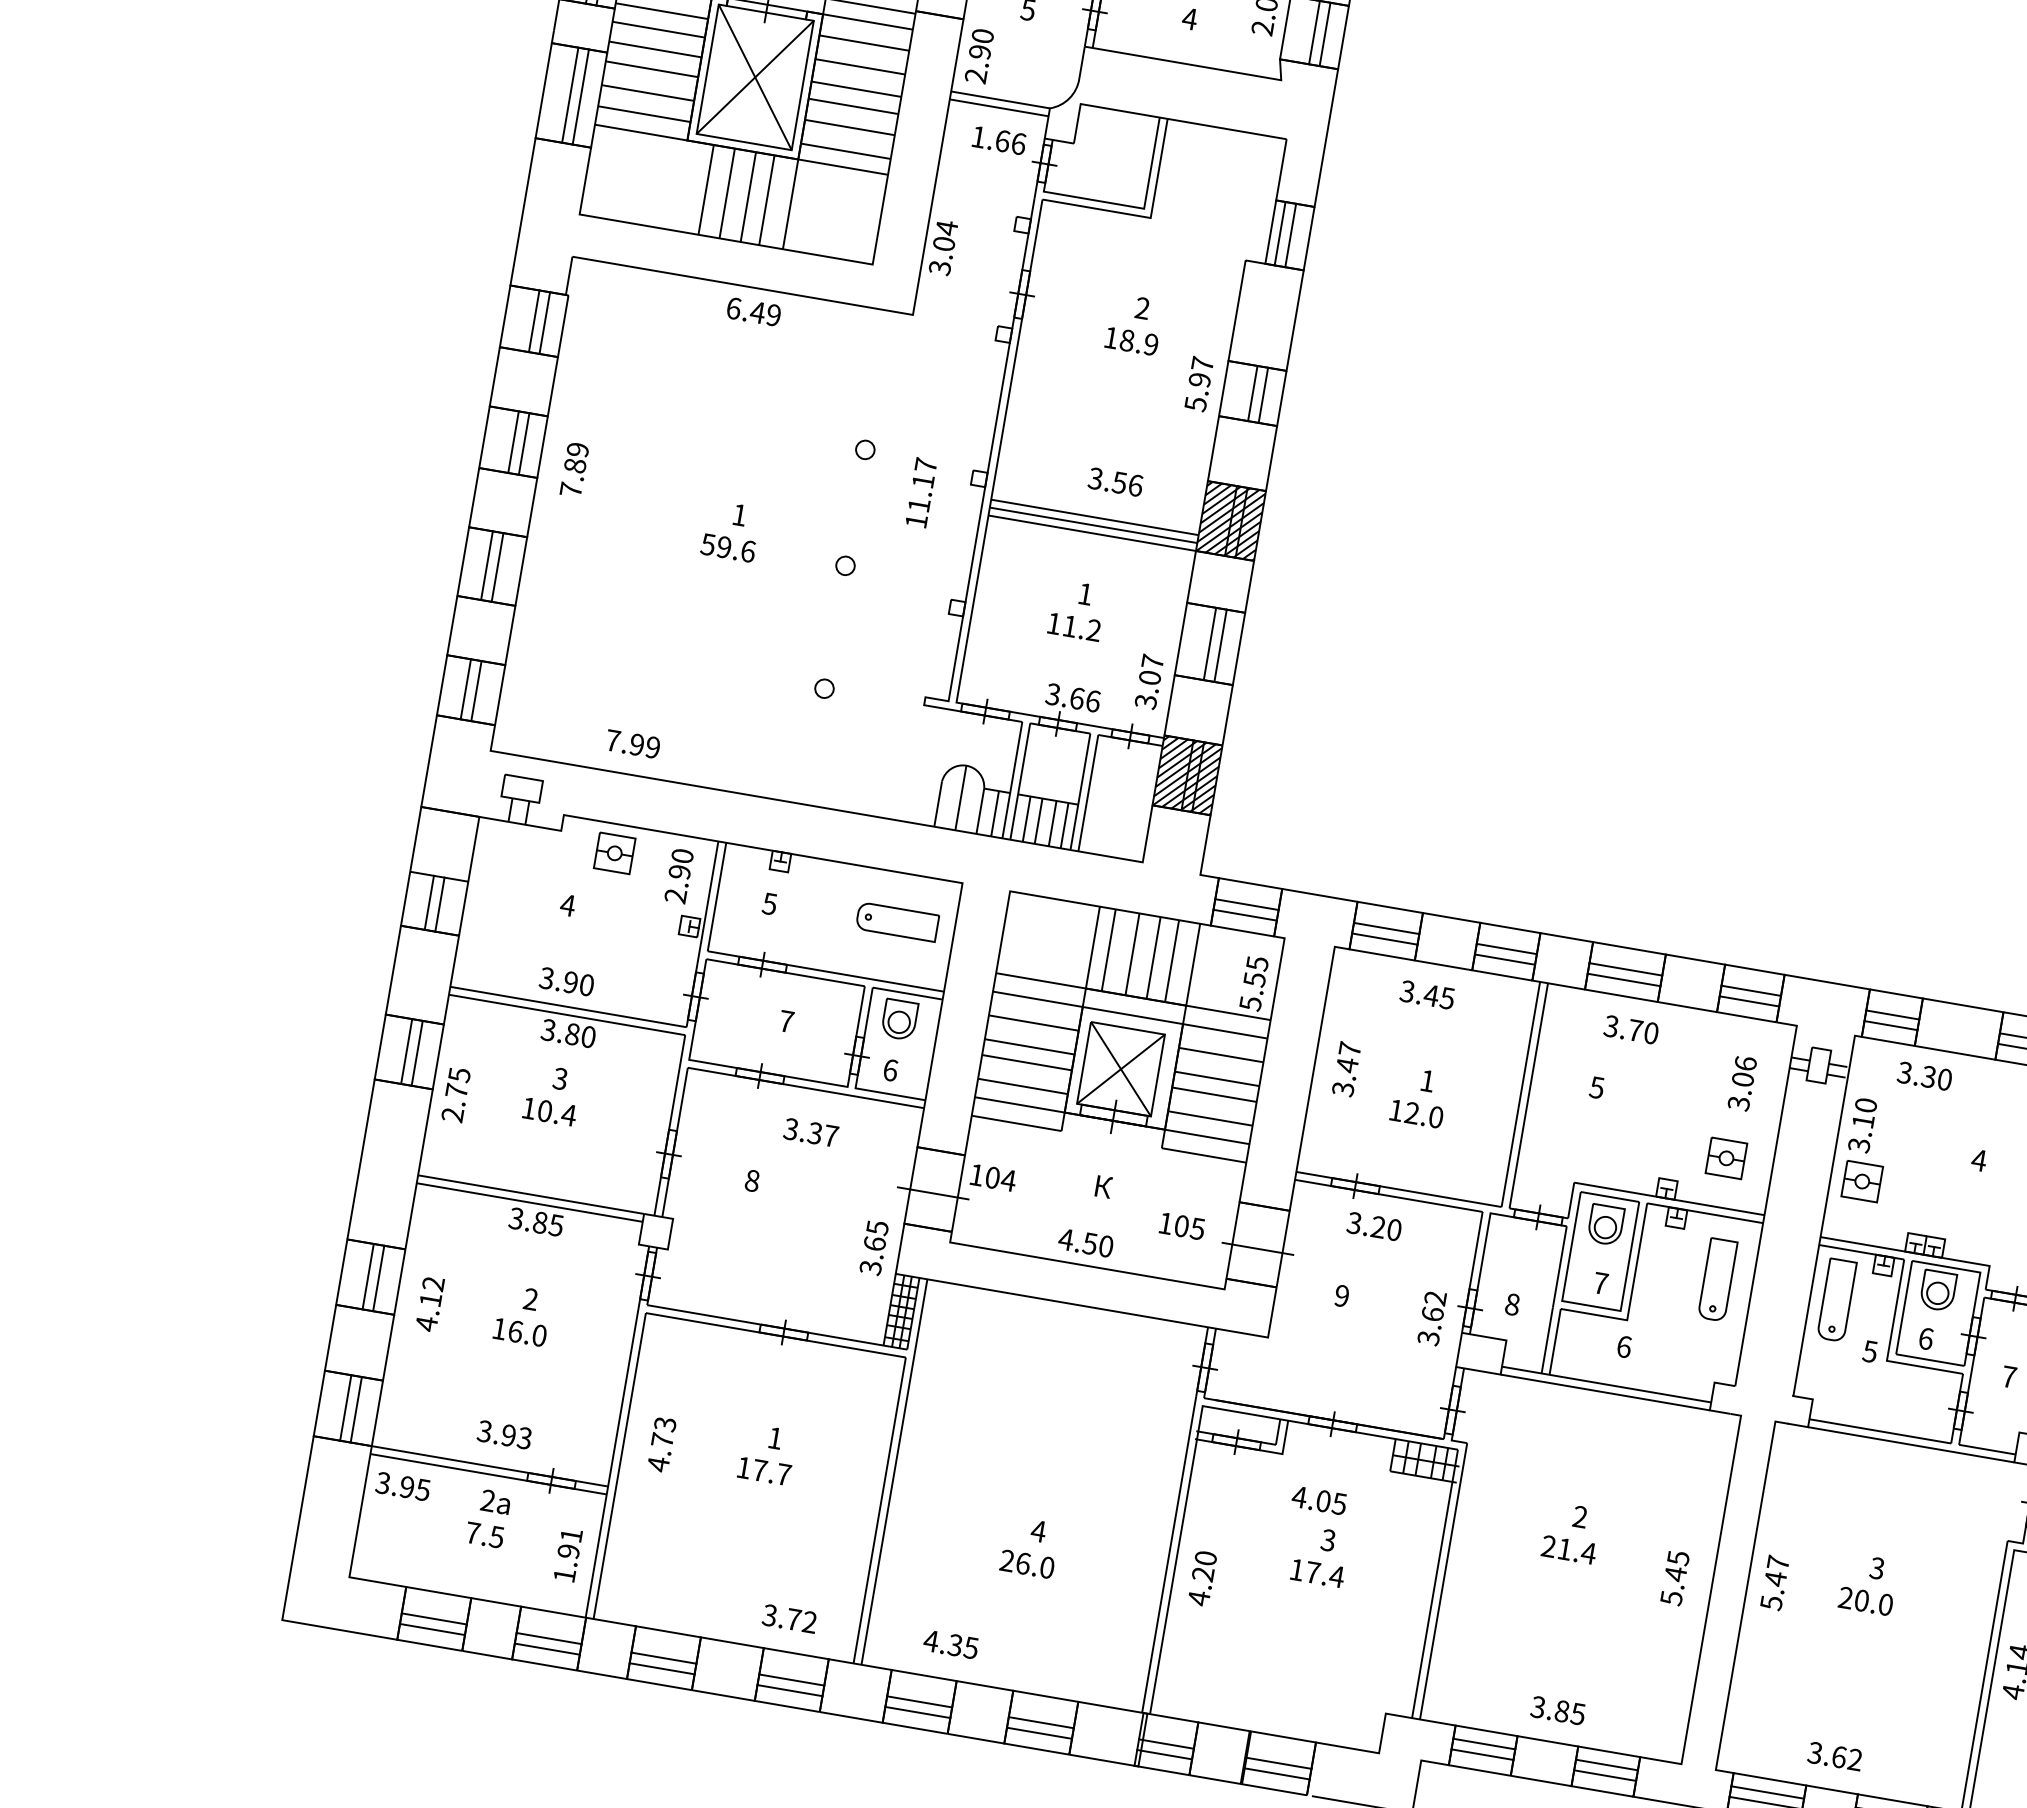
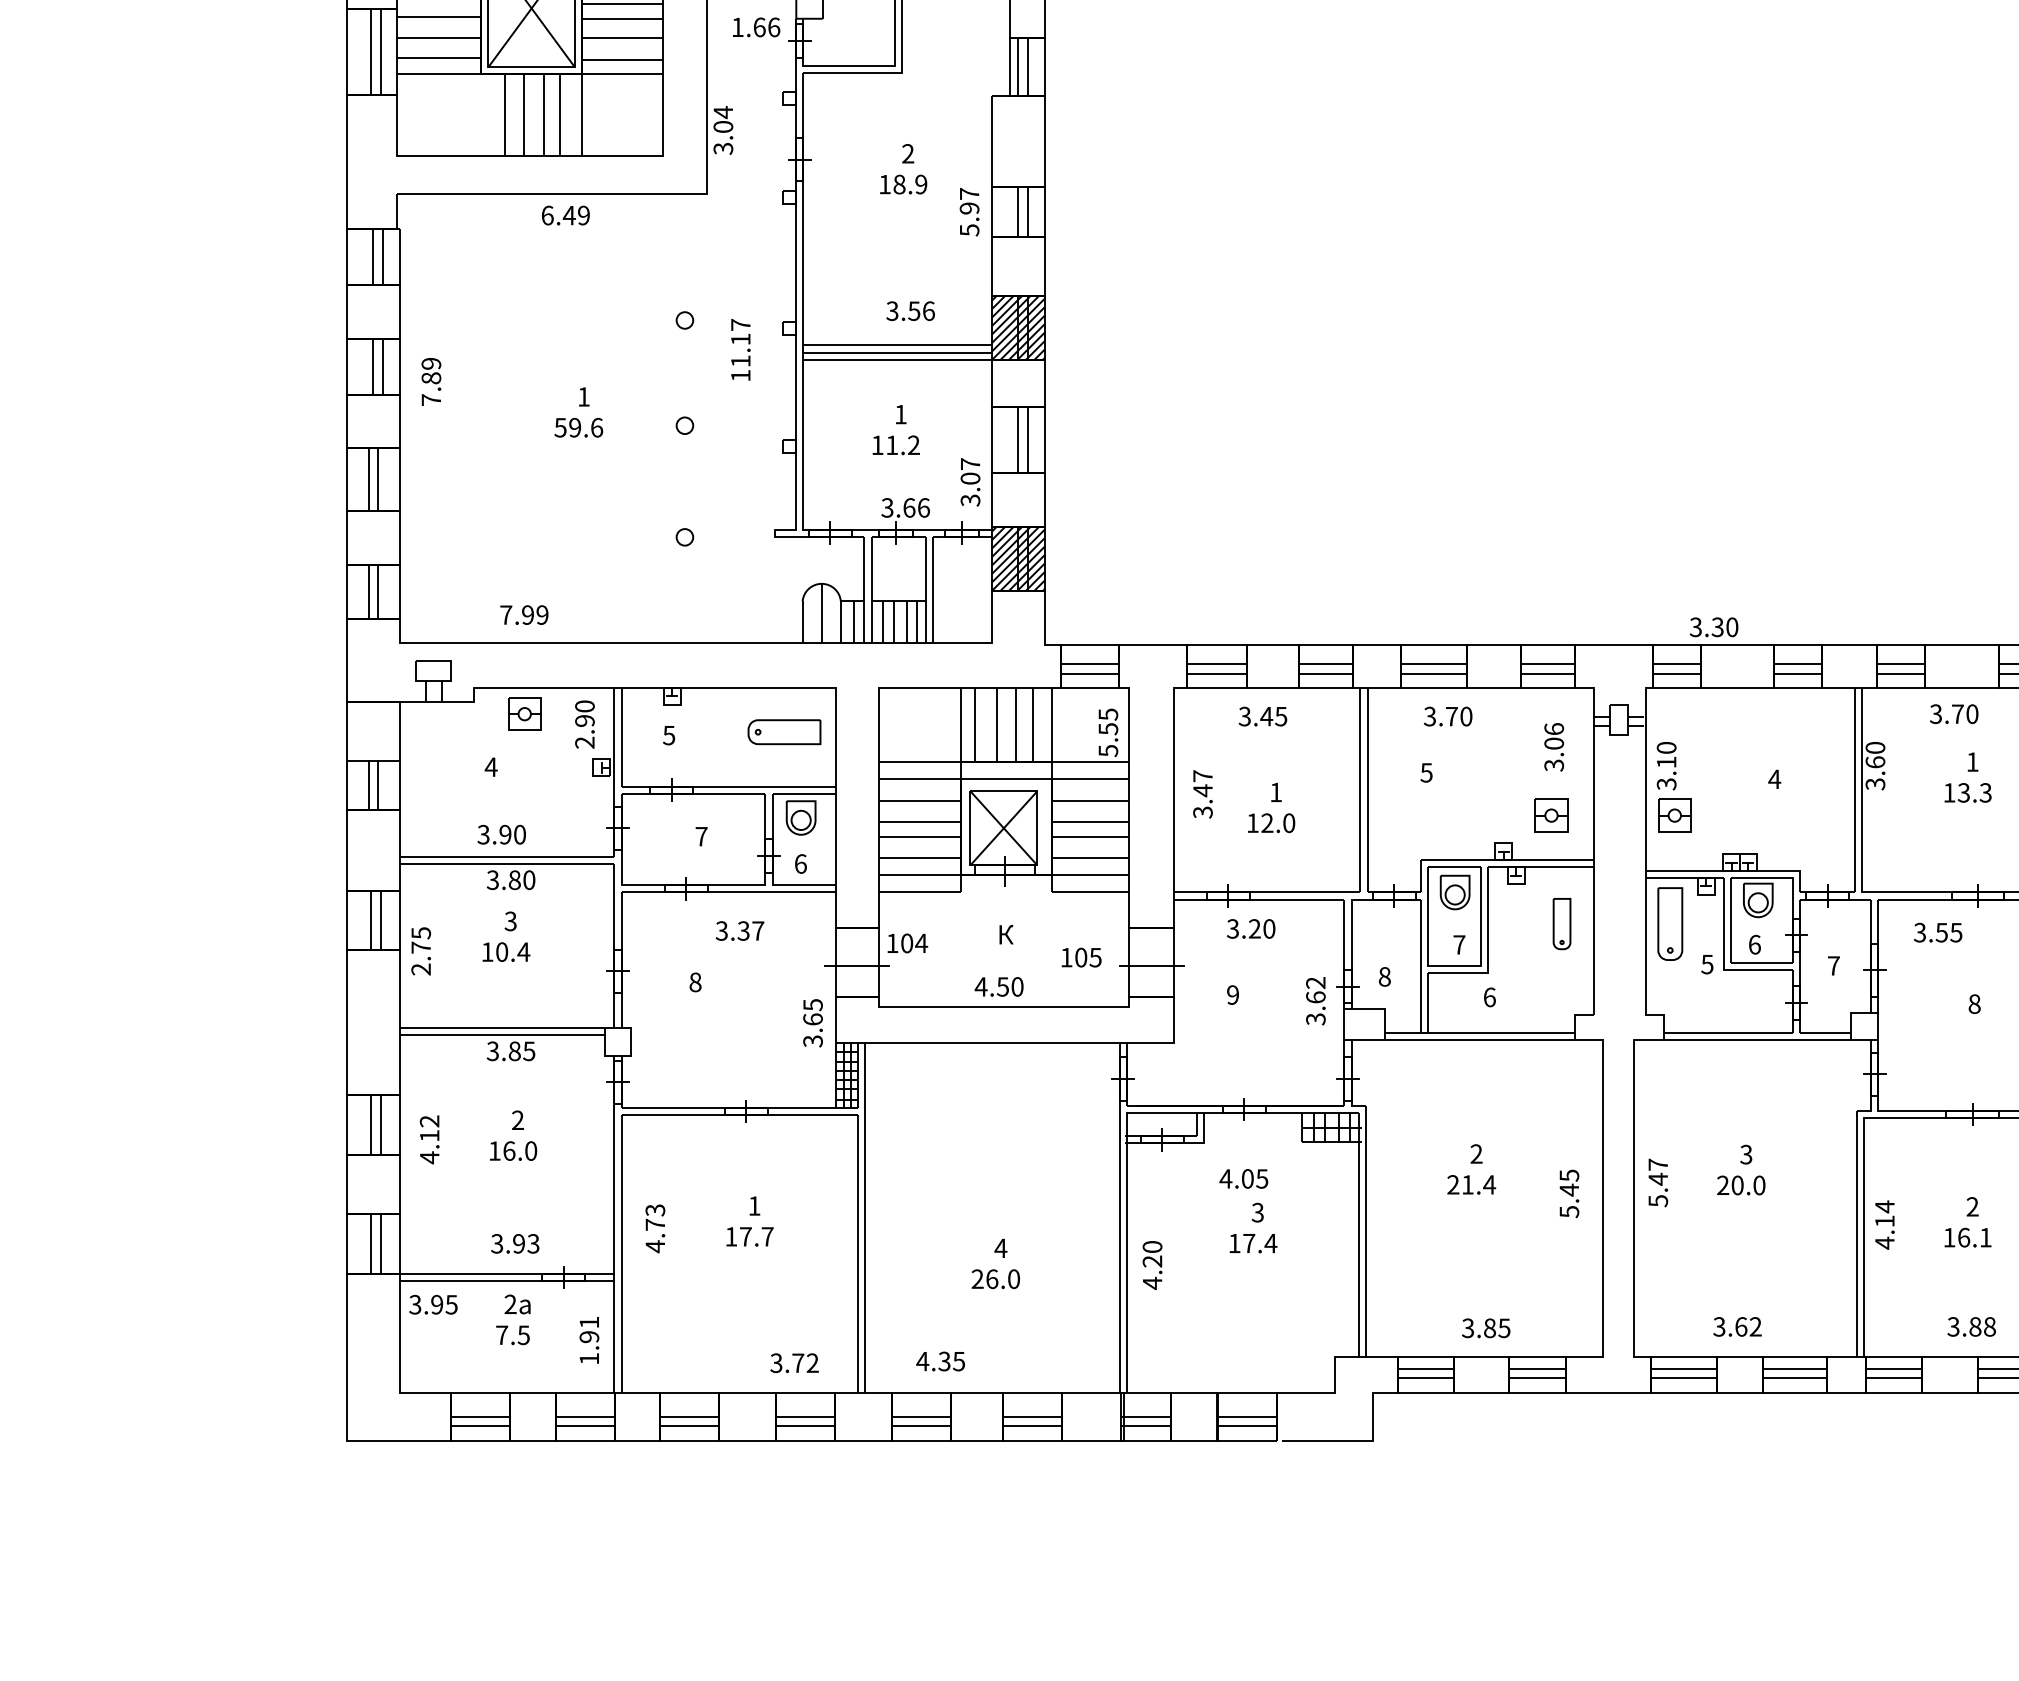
text: (1924, 1076) -> (1713, 627), moved
part: (1717, 1279) -> (1561, 923), size x0.7

